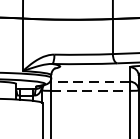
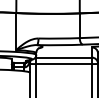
line: (89, 81) -> (63, 57), dashed -> solid
line: (89, 91) -> (63, 64), dashed -> solid

